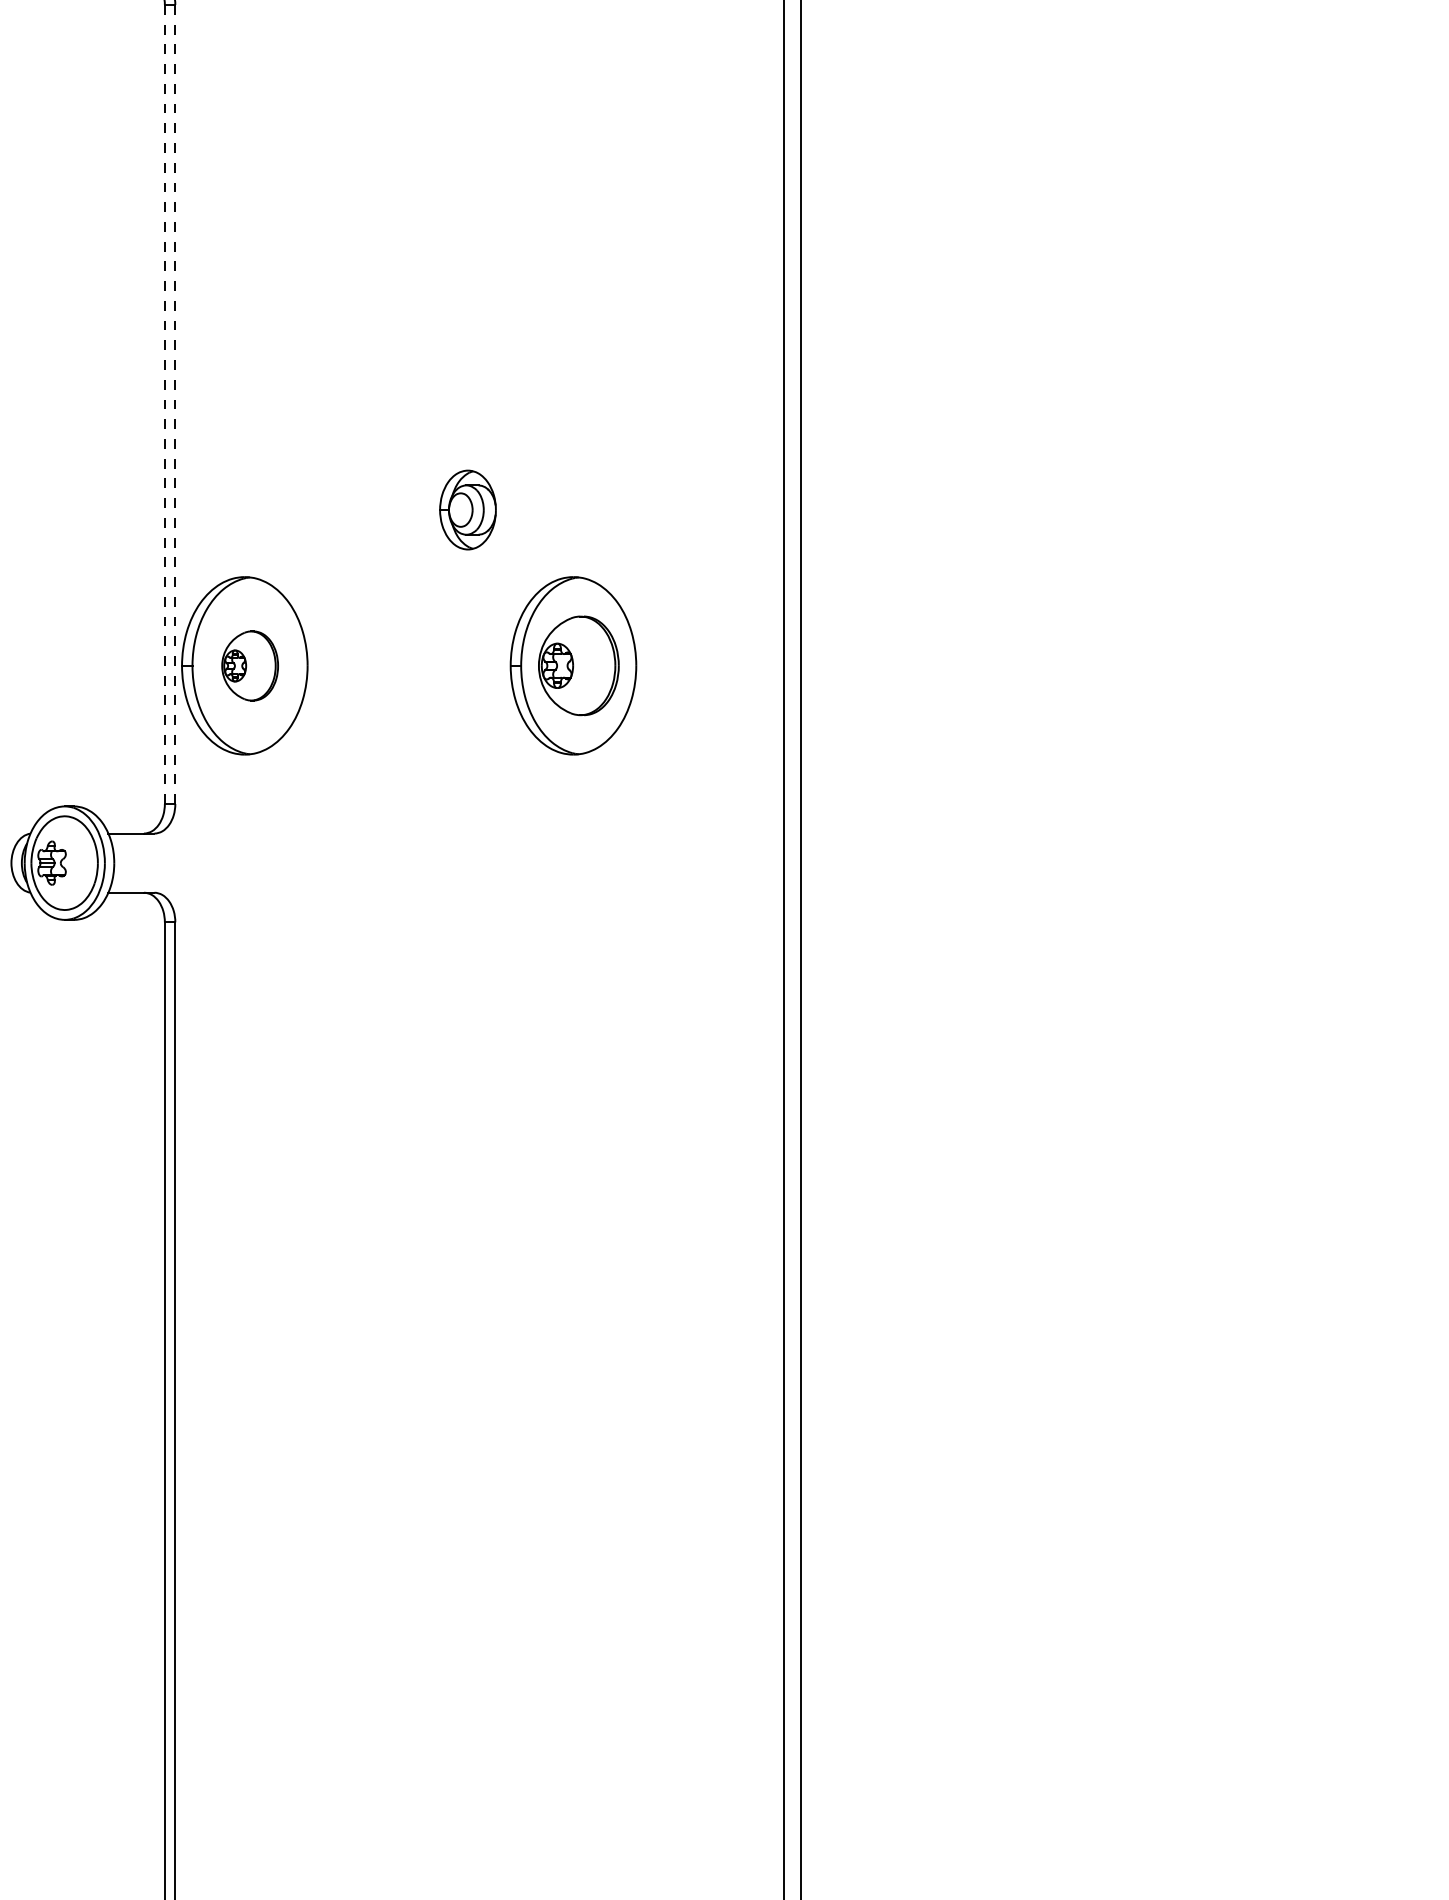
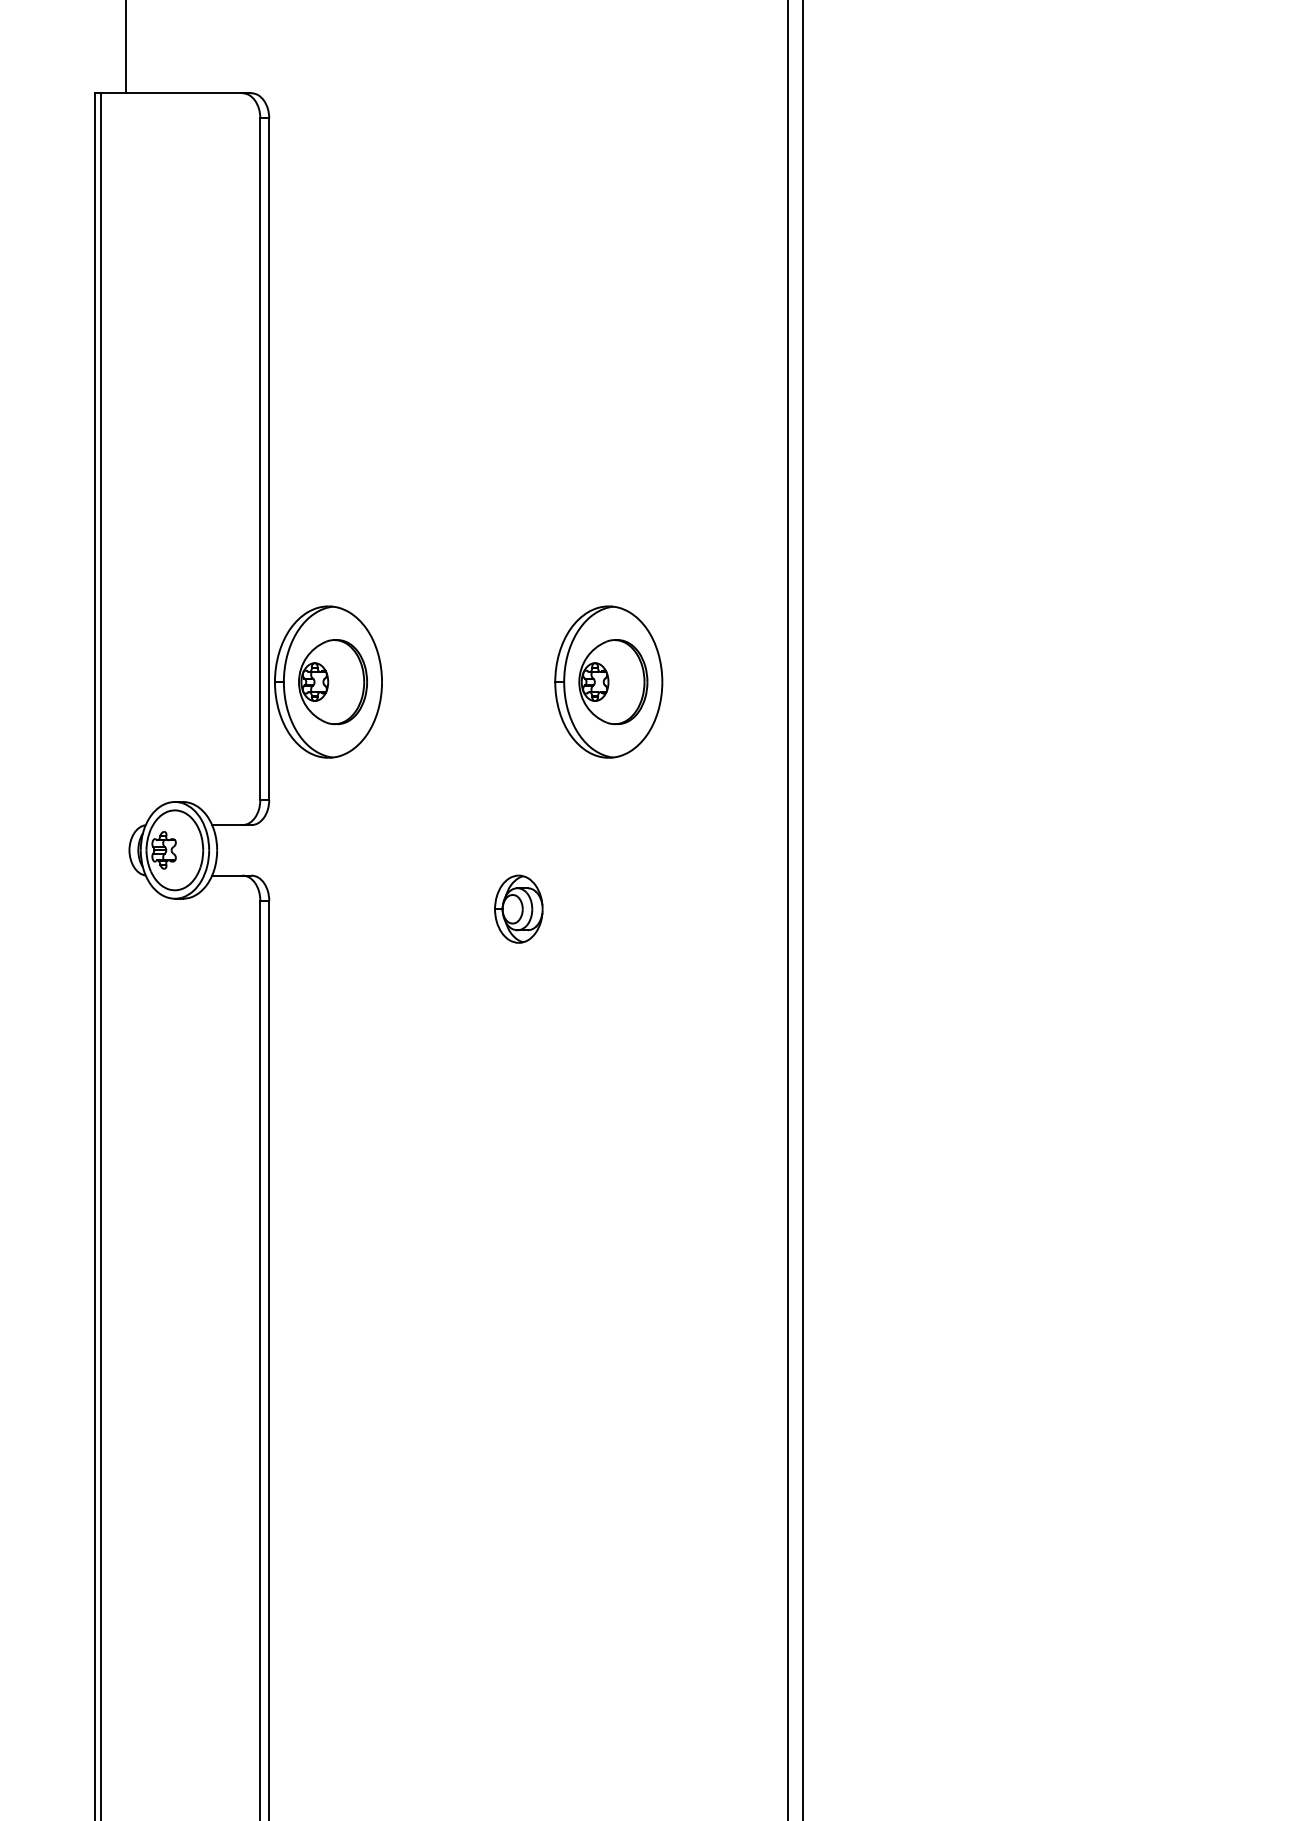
line: (165, 404) -> (260, 459), dashed -> solid
line: (175, 404) -> (269, 459), dashed -> solid
part: (467, 509) -> (518, 908), moved
part: (249, 666) -> (332, 682), size x1.43

